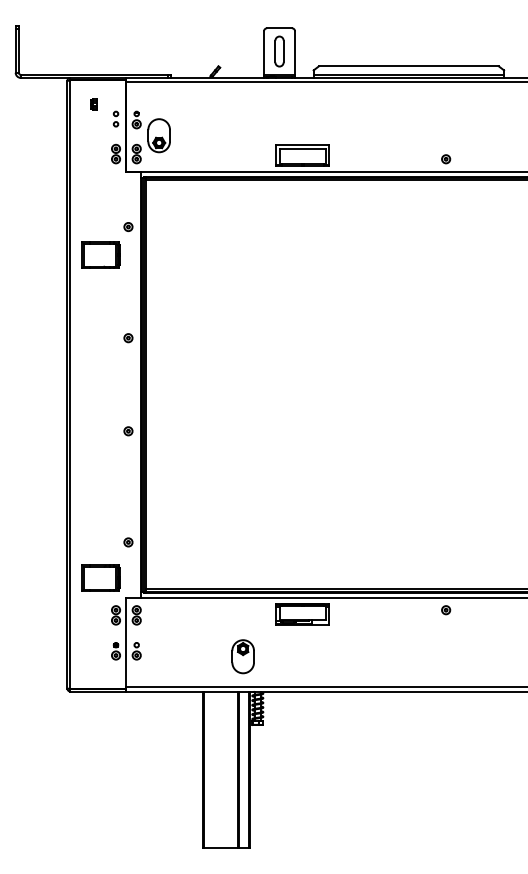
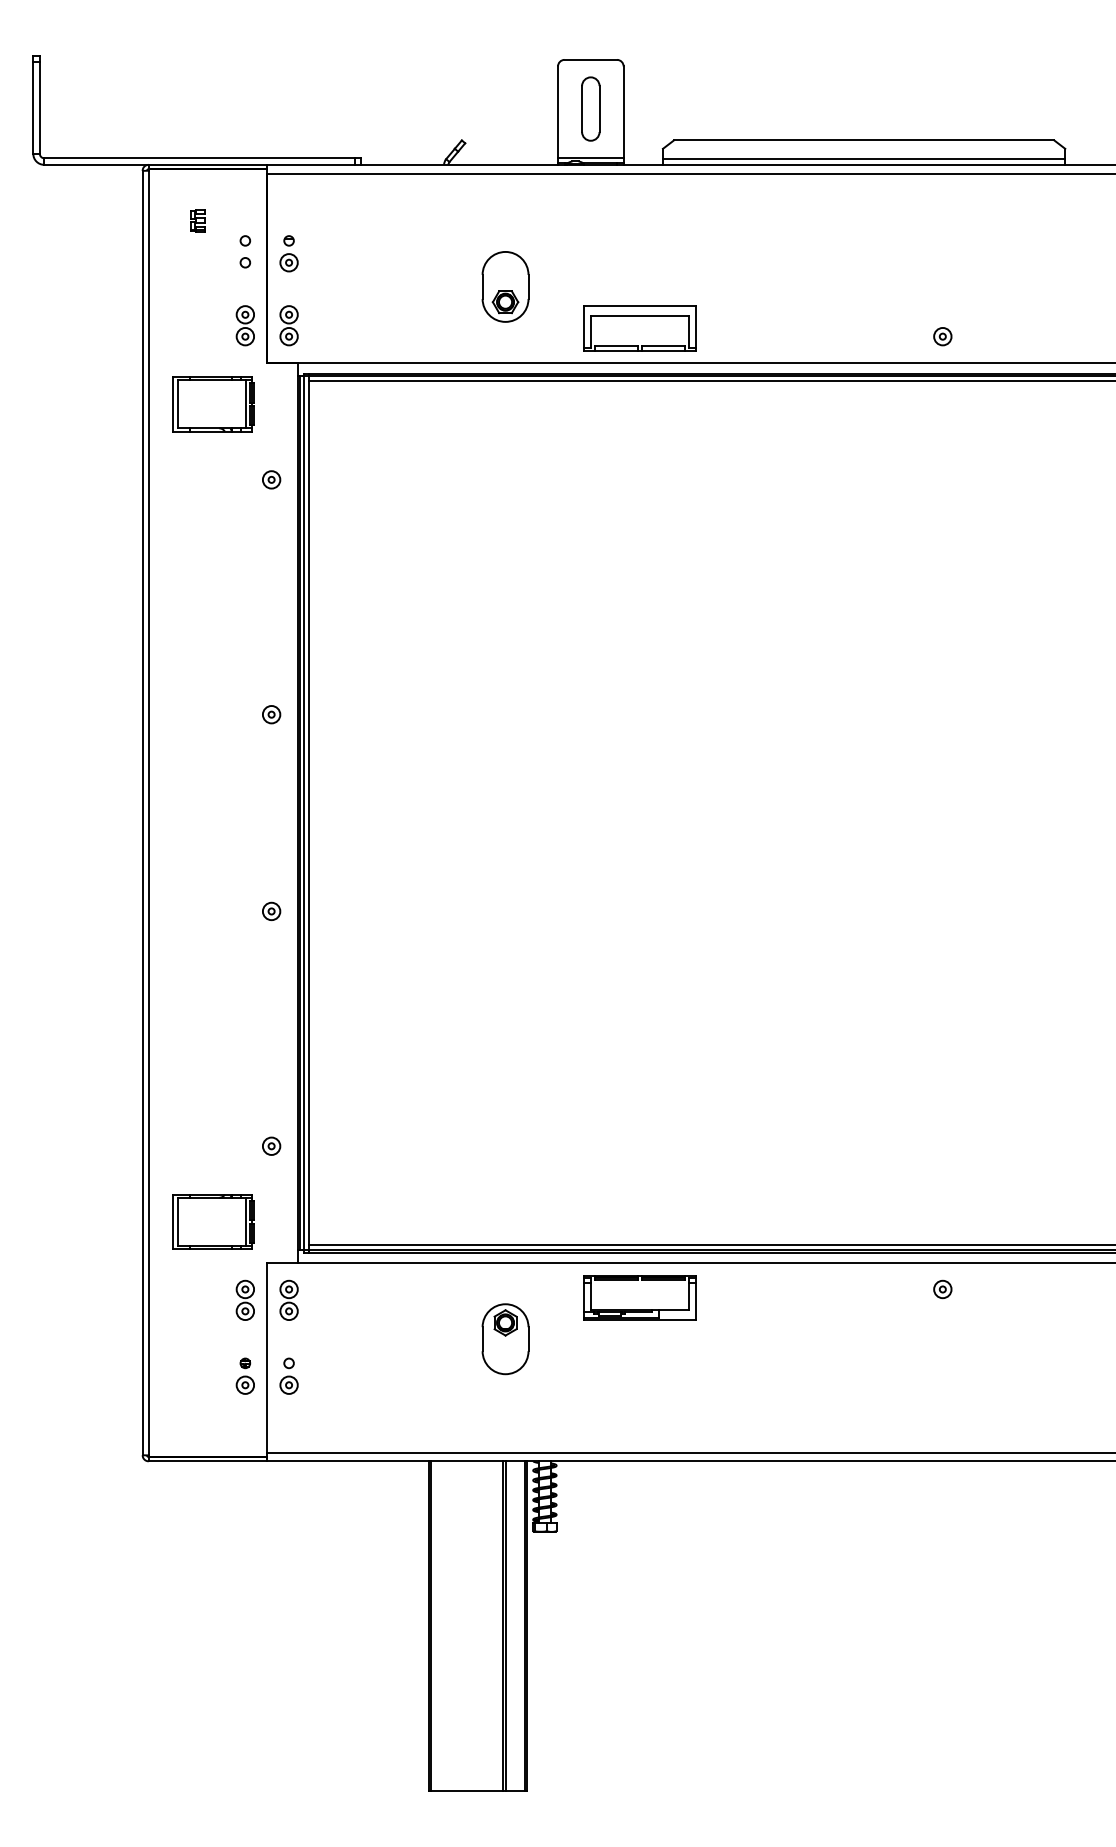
part: (158, 135) -> (504, 286), moved
part: (100, 254) -> (212, 402), moved
part: (242, 656) -> (504, 1338), moved

